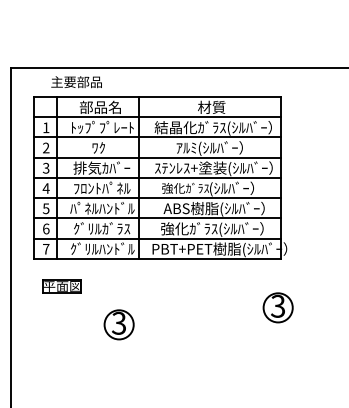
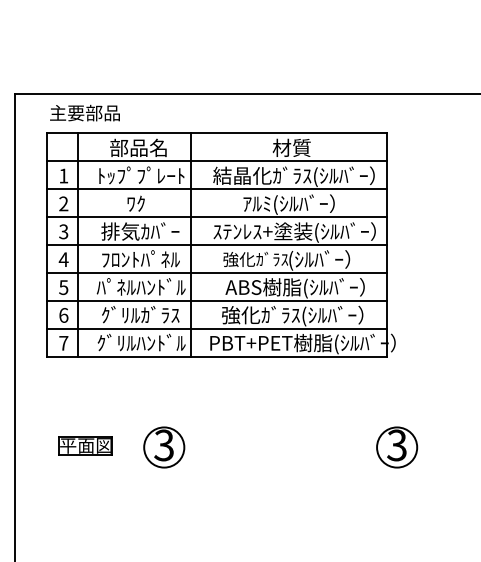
text: (76, 82) -> (84, 113), moved
part: (61, 286) -> (84, 445), moved
part: (277, 307) -> (396, 447), moved

